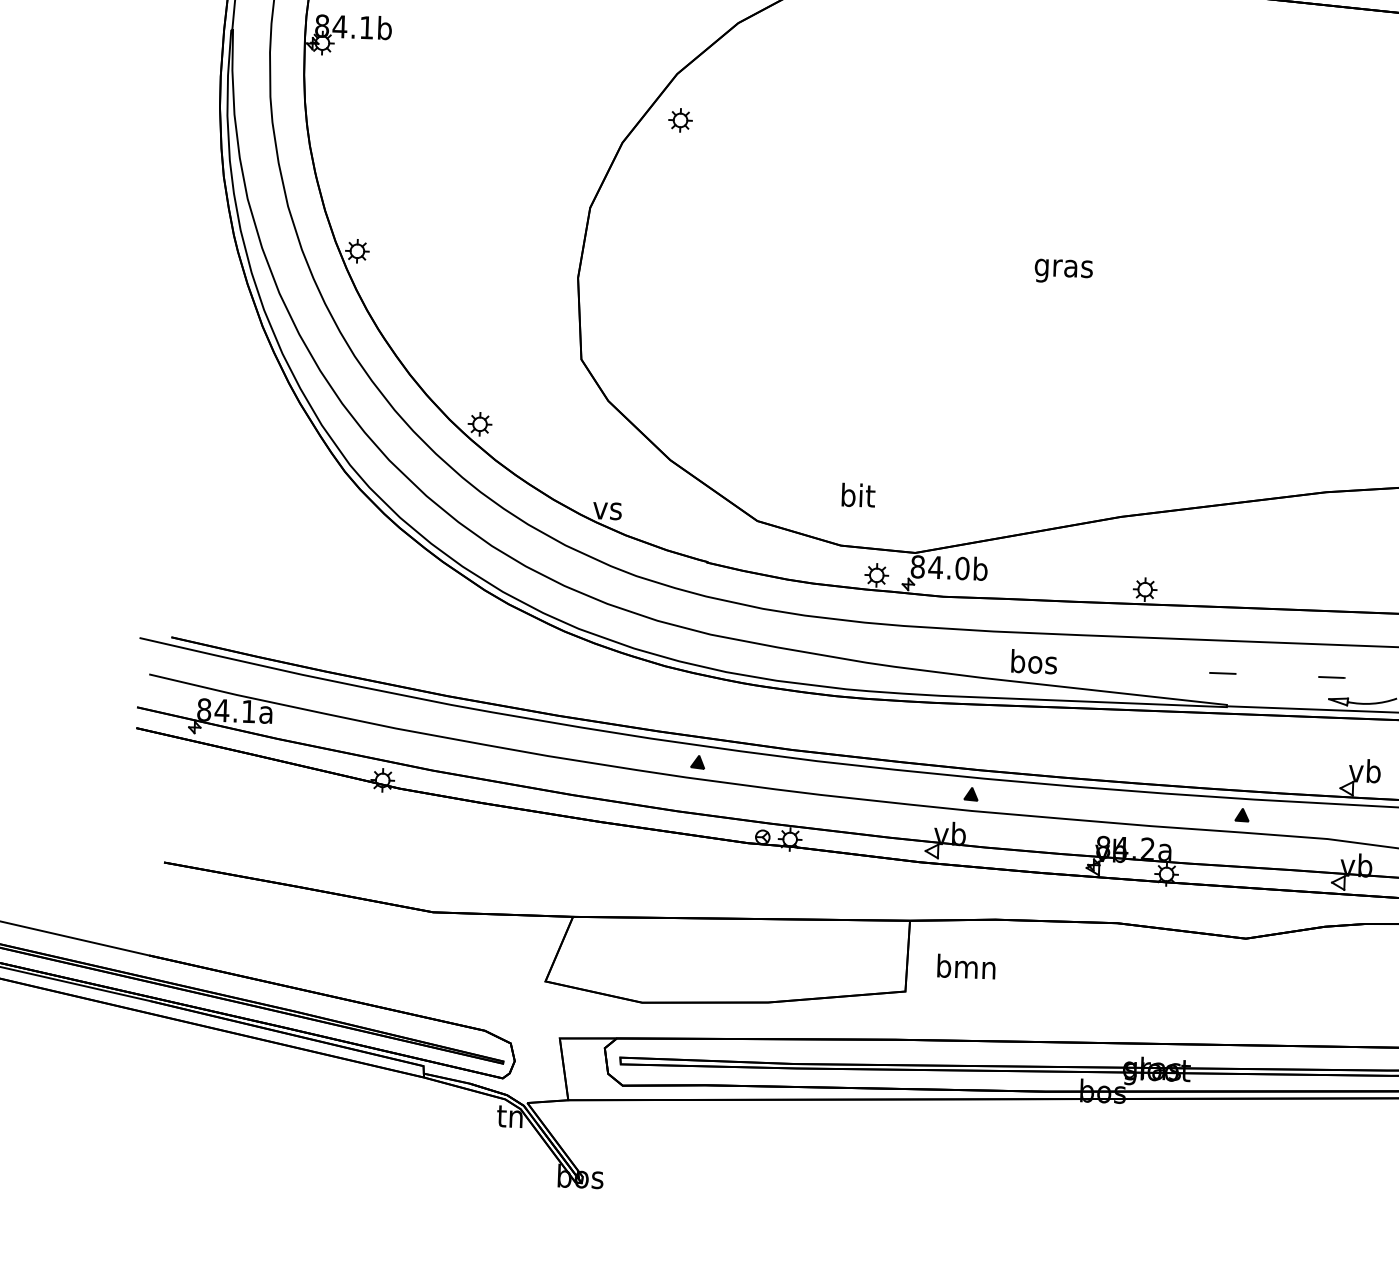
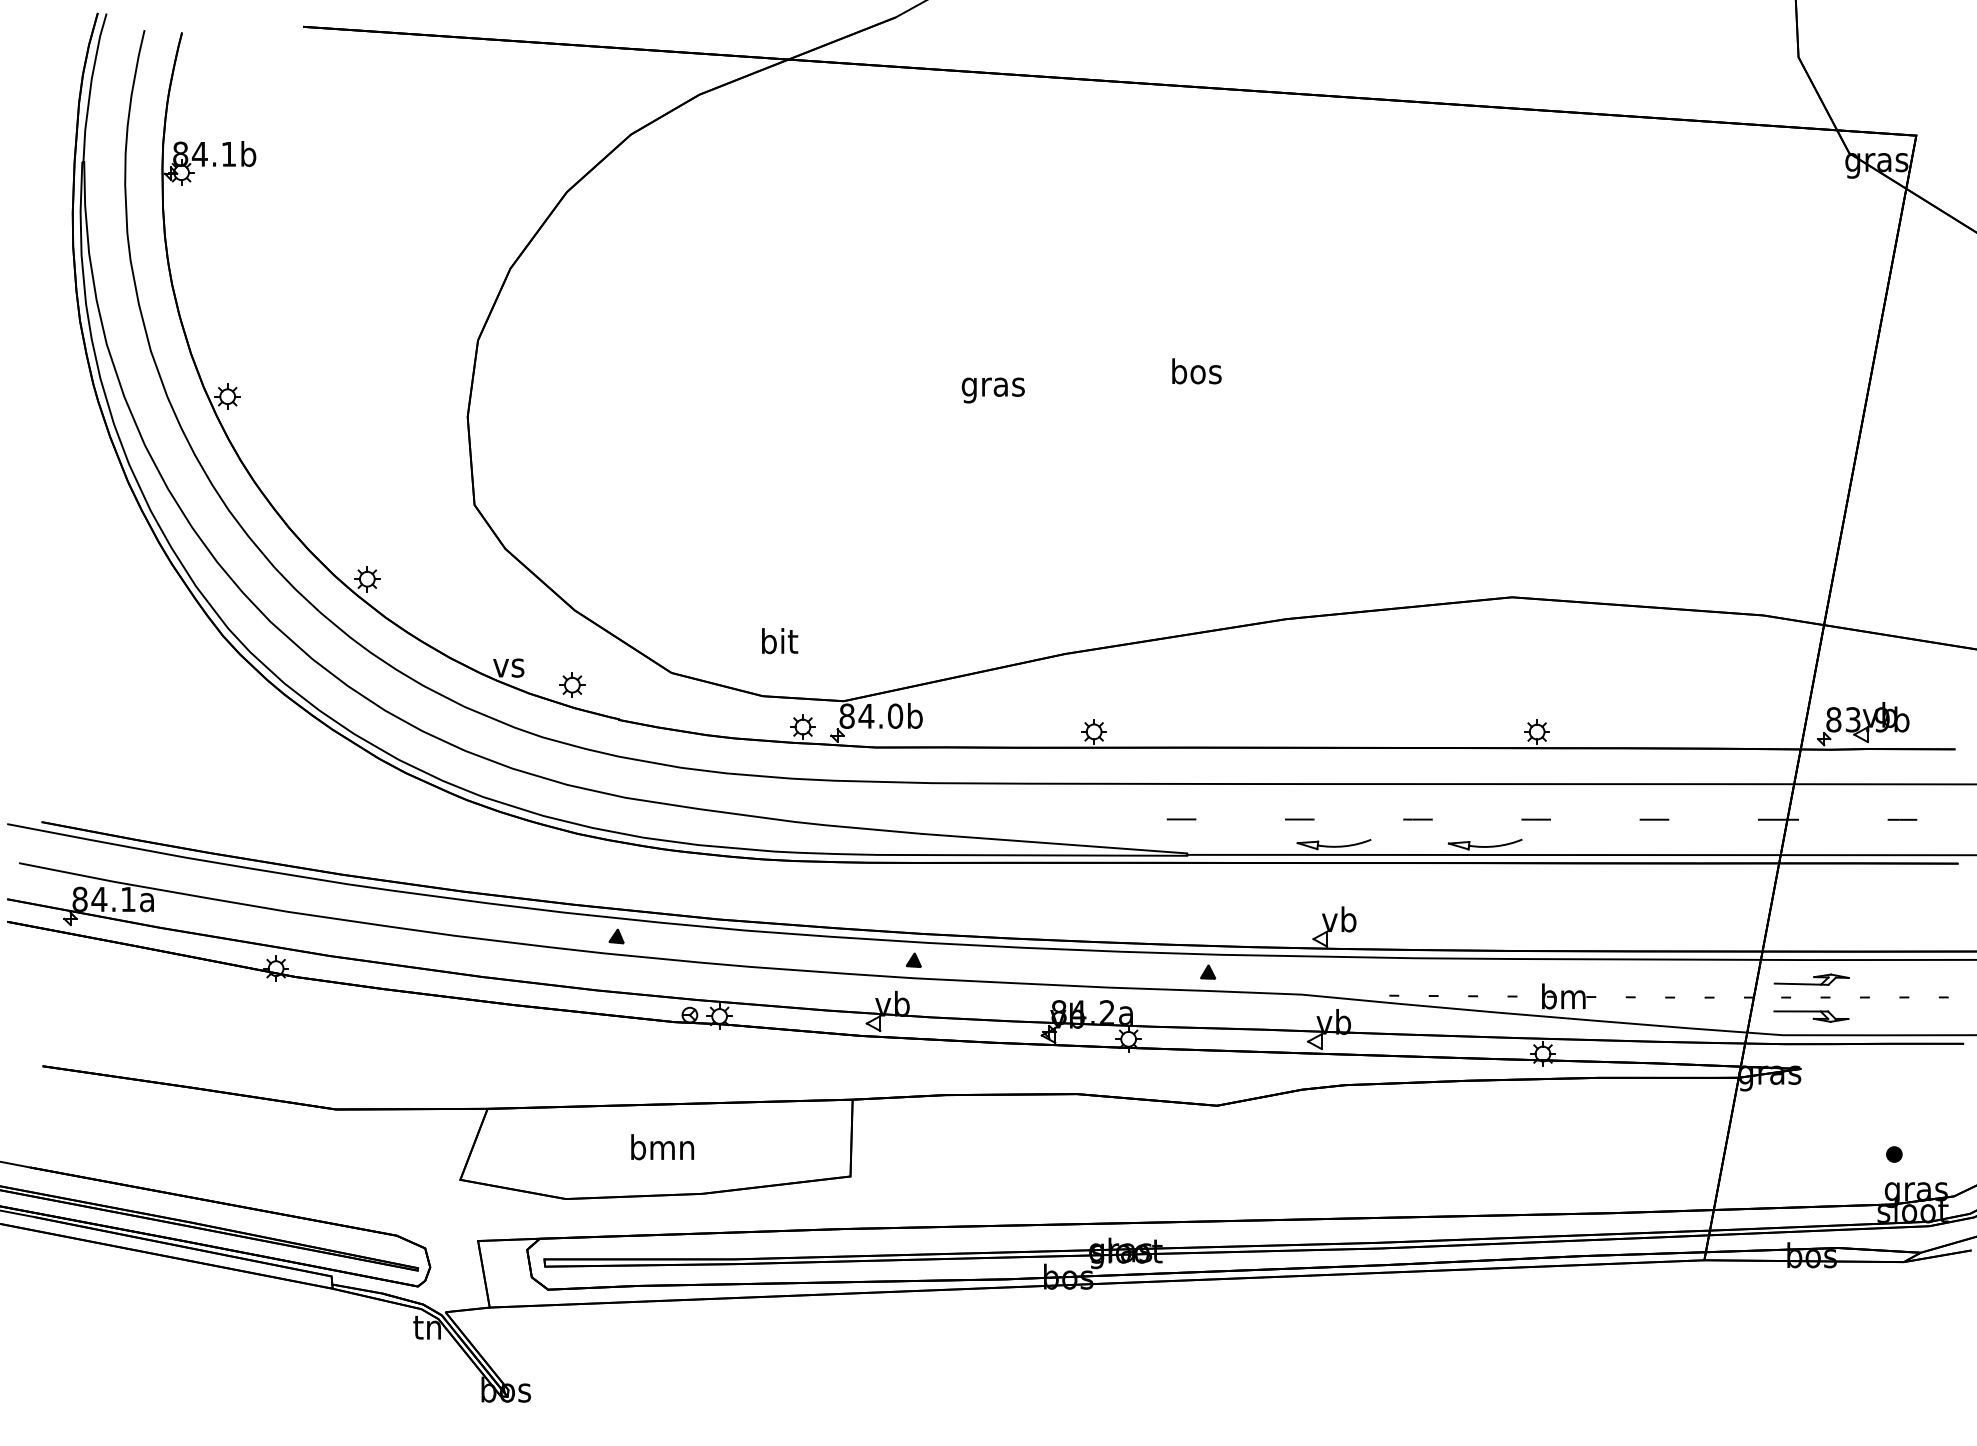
part: (680, 119) -> (572, 684), moved
text: (1033, 661) -> (1196, 371), moved
text: (966, 966) -> (662, 1147), moved

